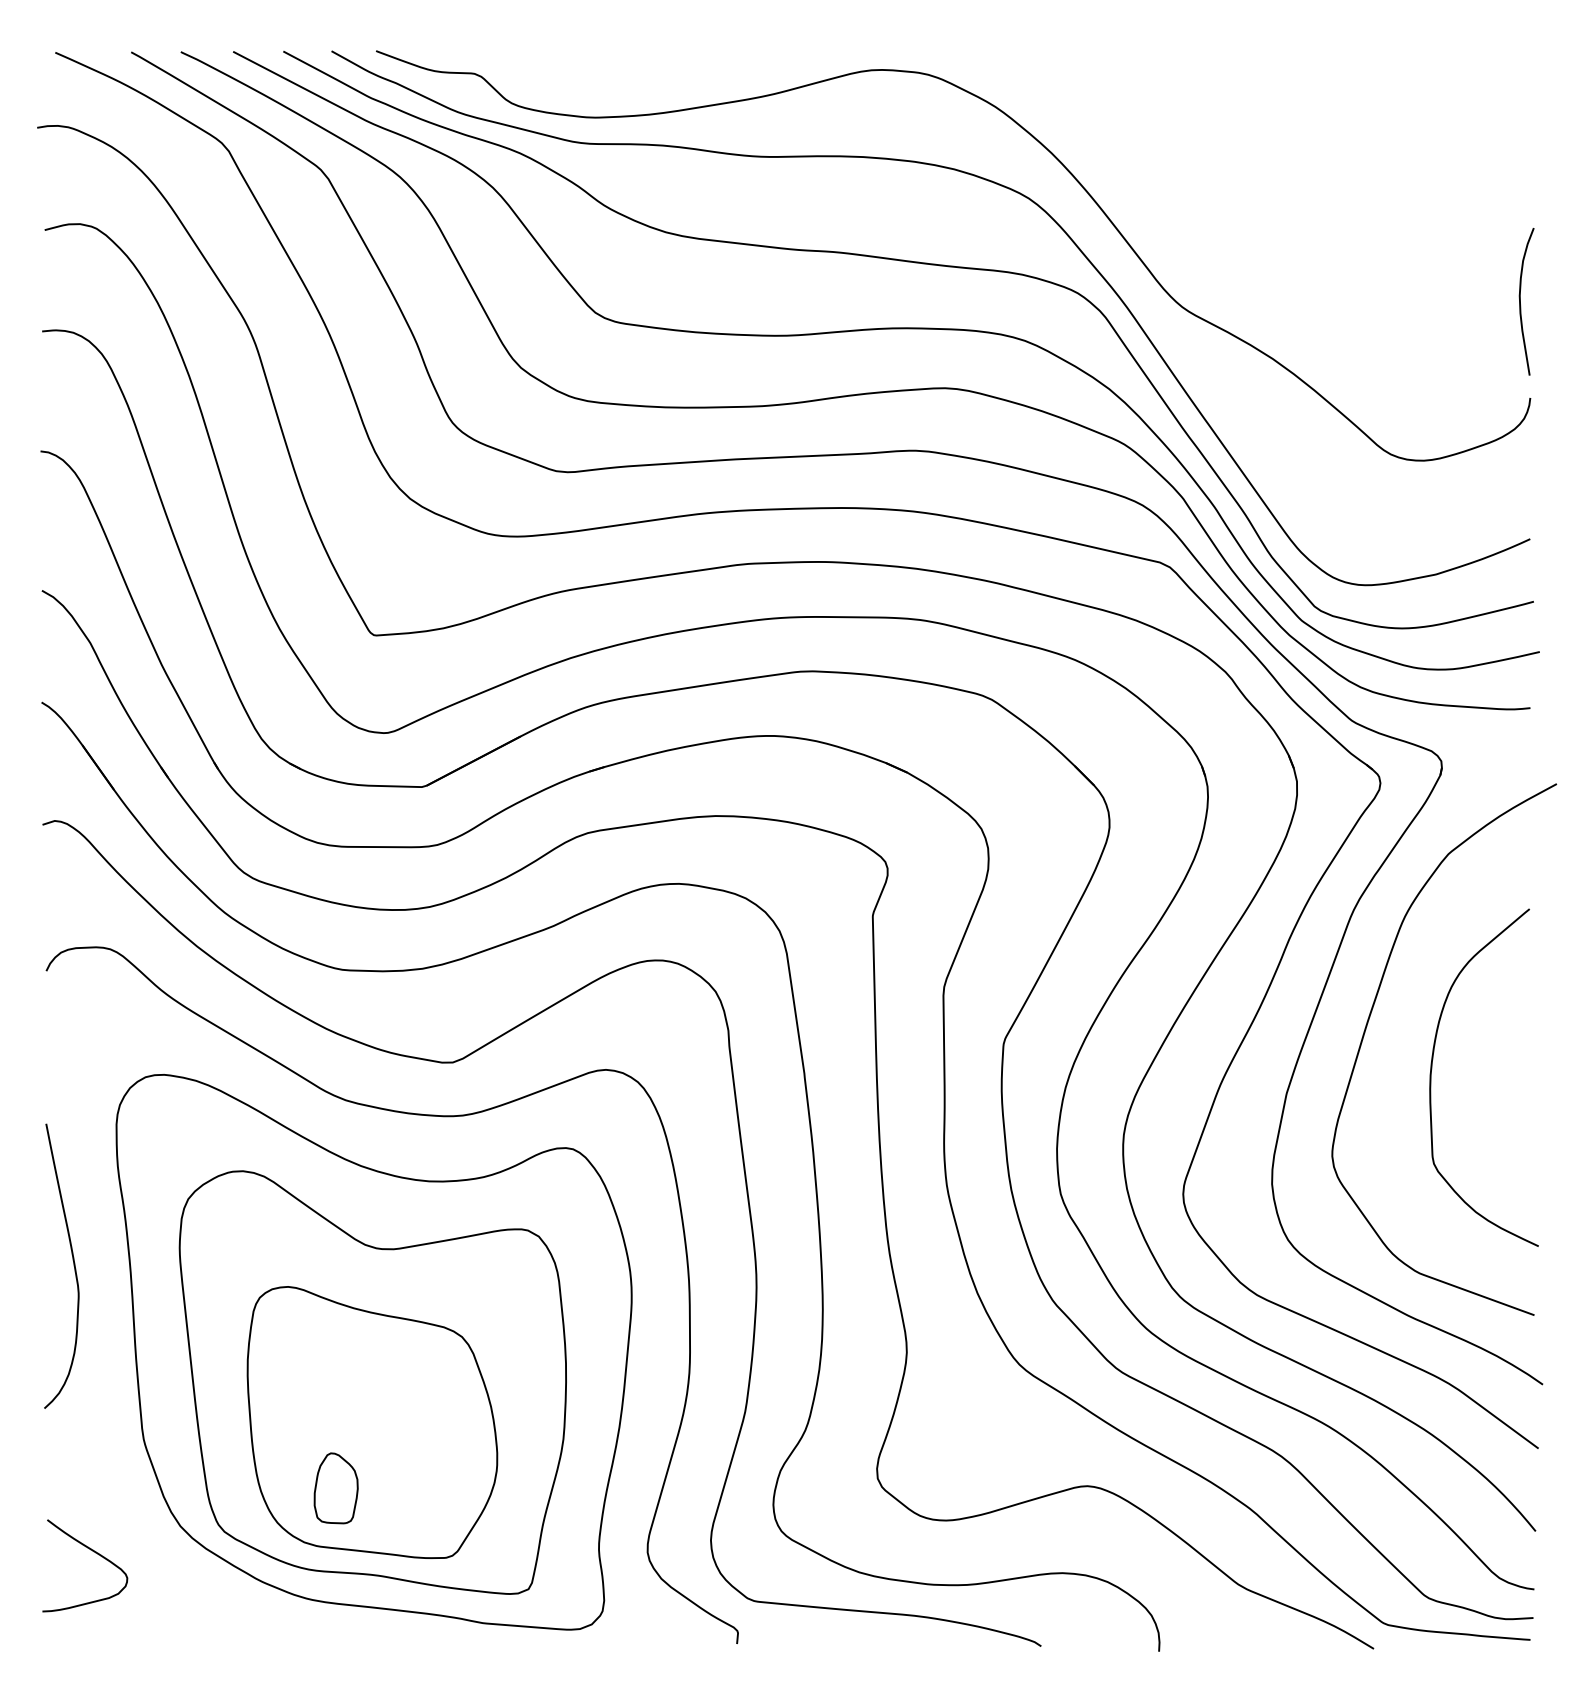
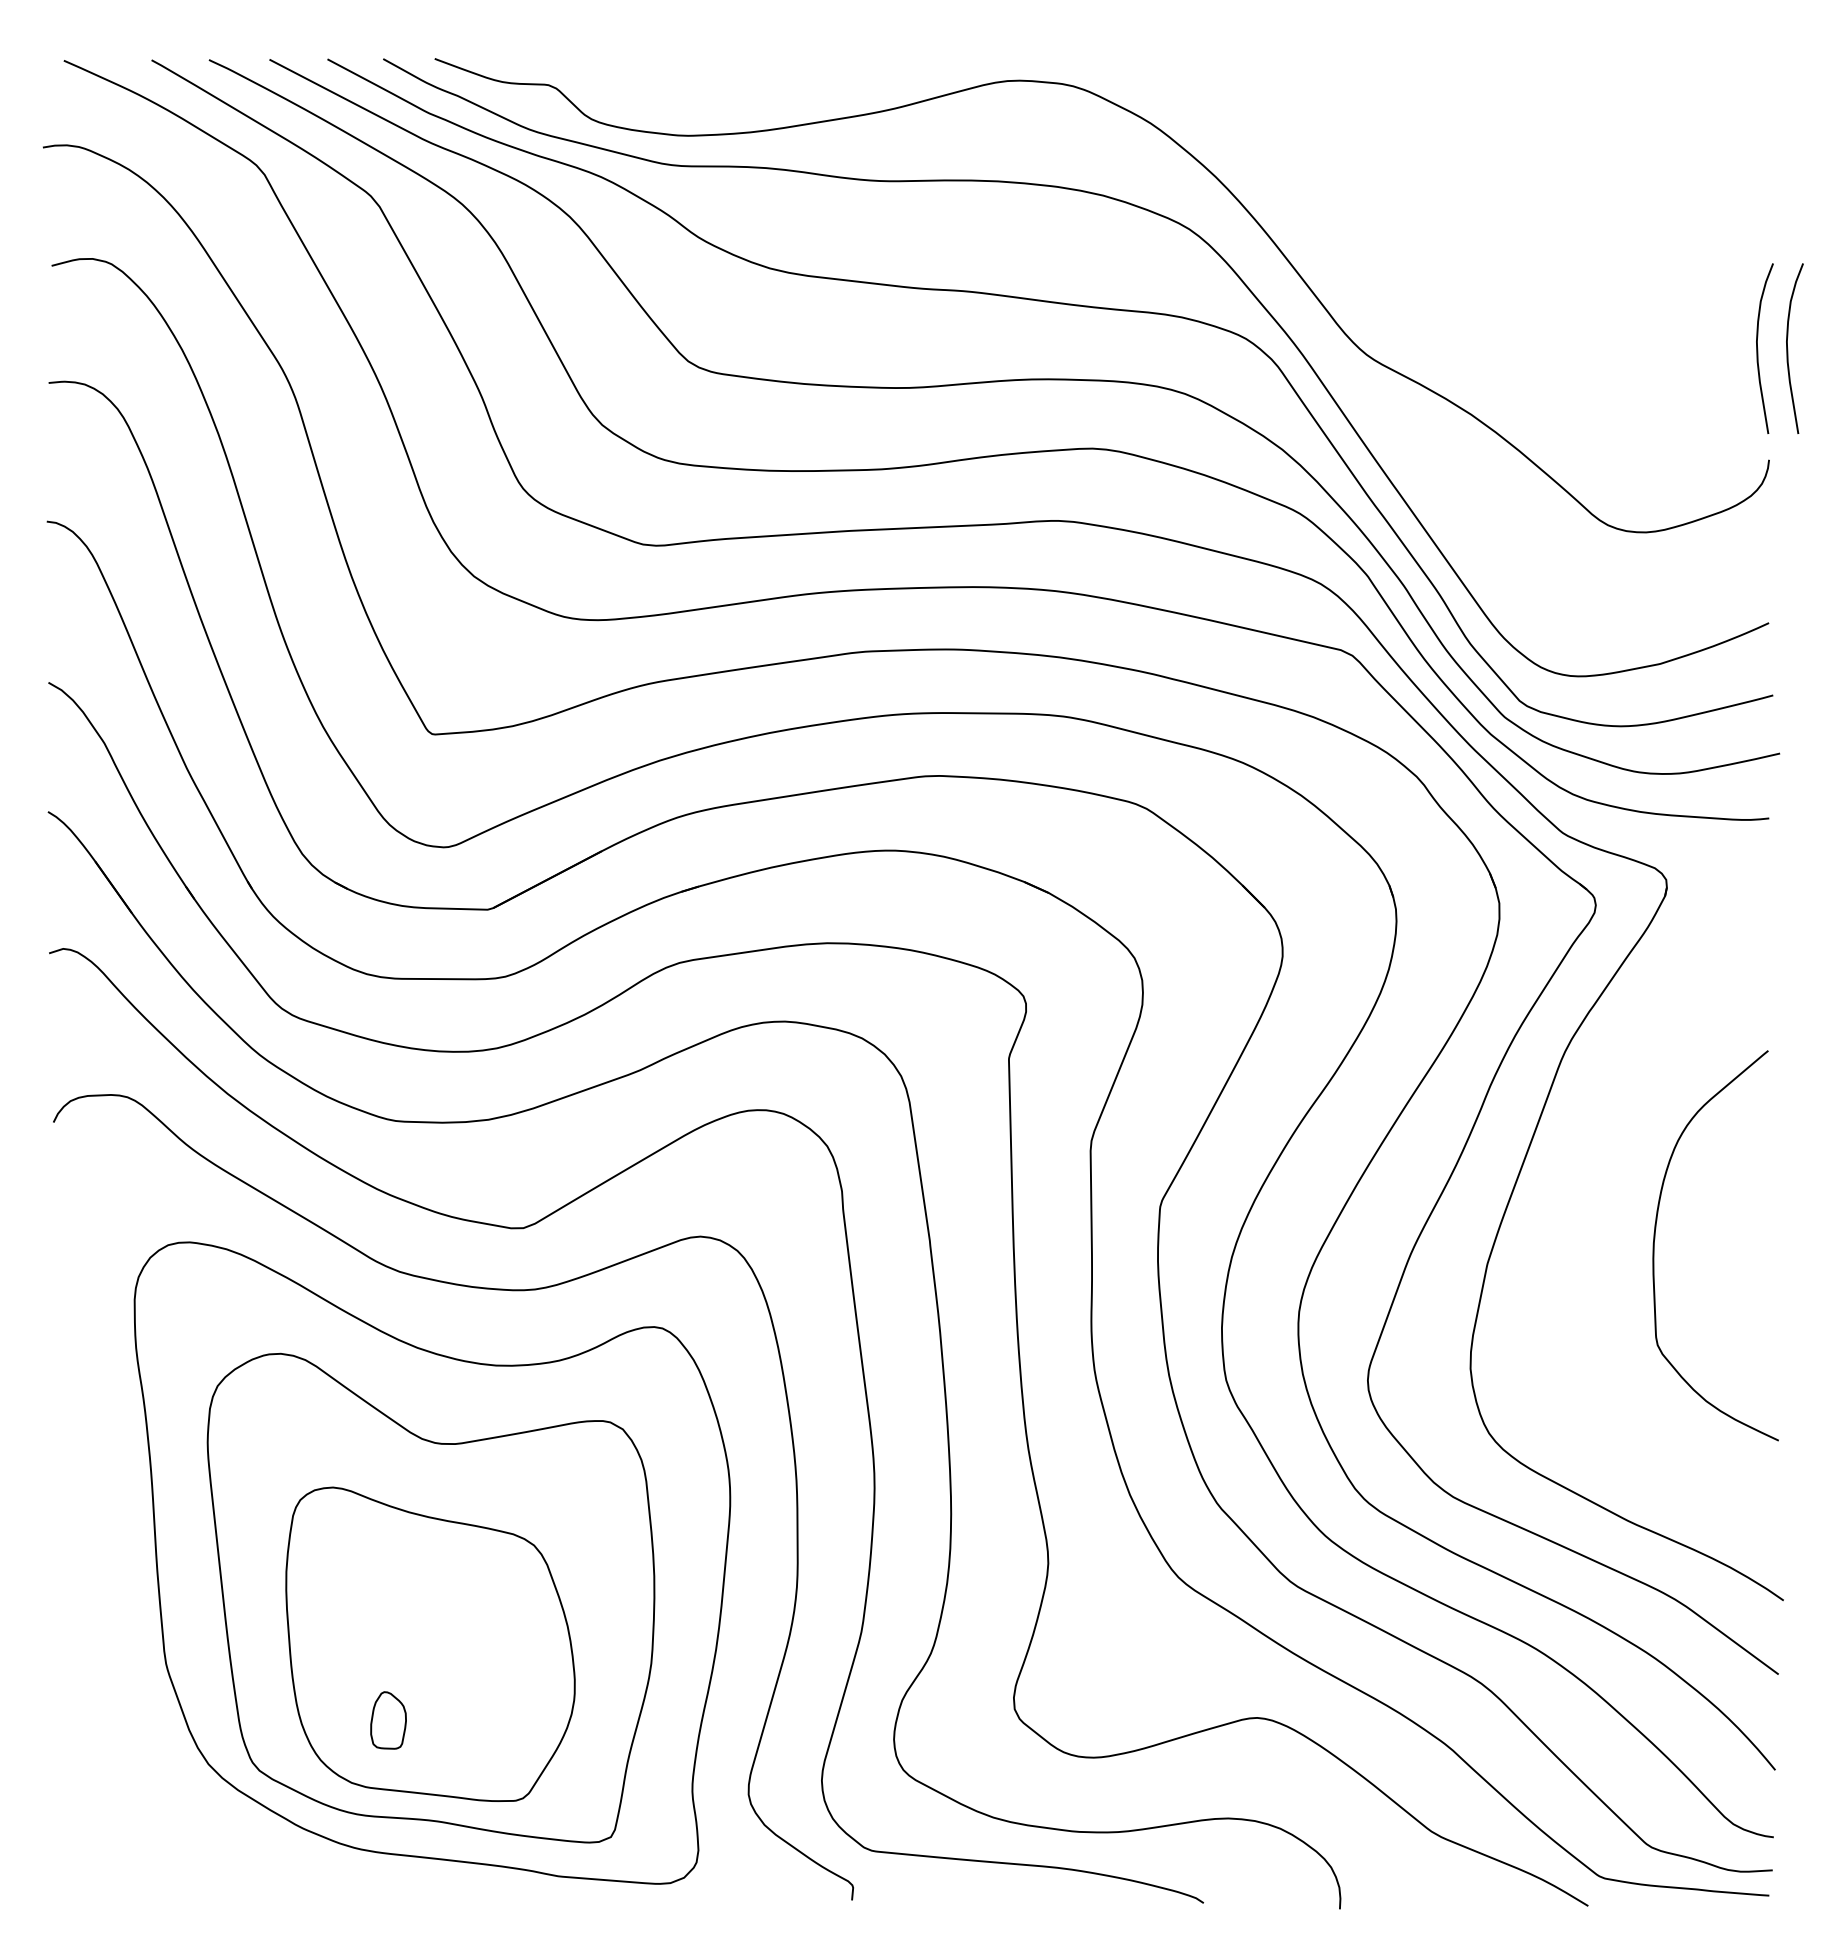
curve: (1547, 302) -> (1788, 349), added
curve: (1367, 1027) -> (1580, 1187), removed
curve: (73, 1263) -> (84, 1460), removed
part: (336, 1488) -> (388, 1720), size x0.7
curve: (93, 1552) -> (108, 1794), removed

